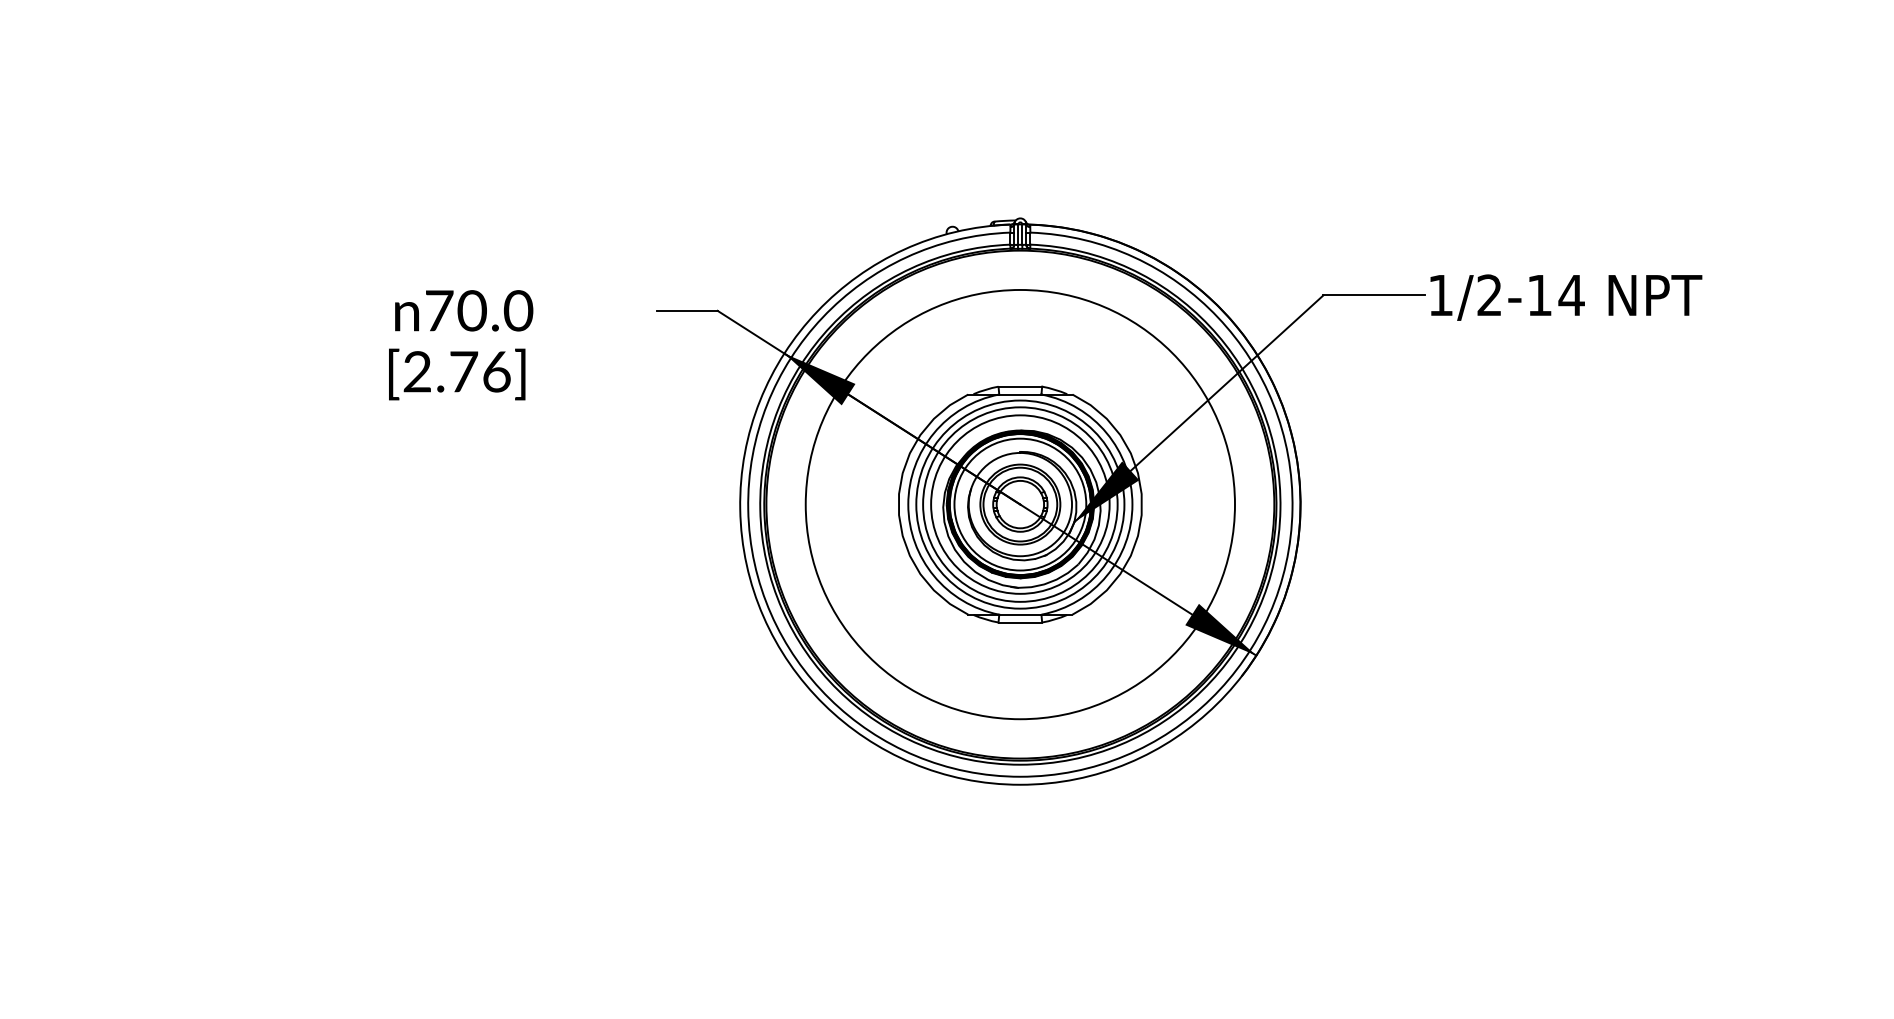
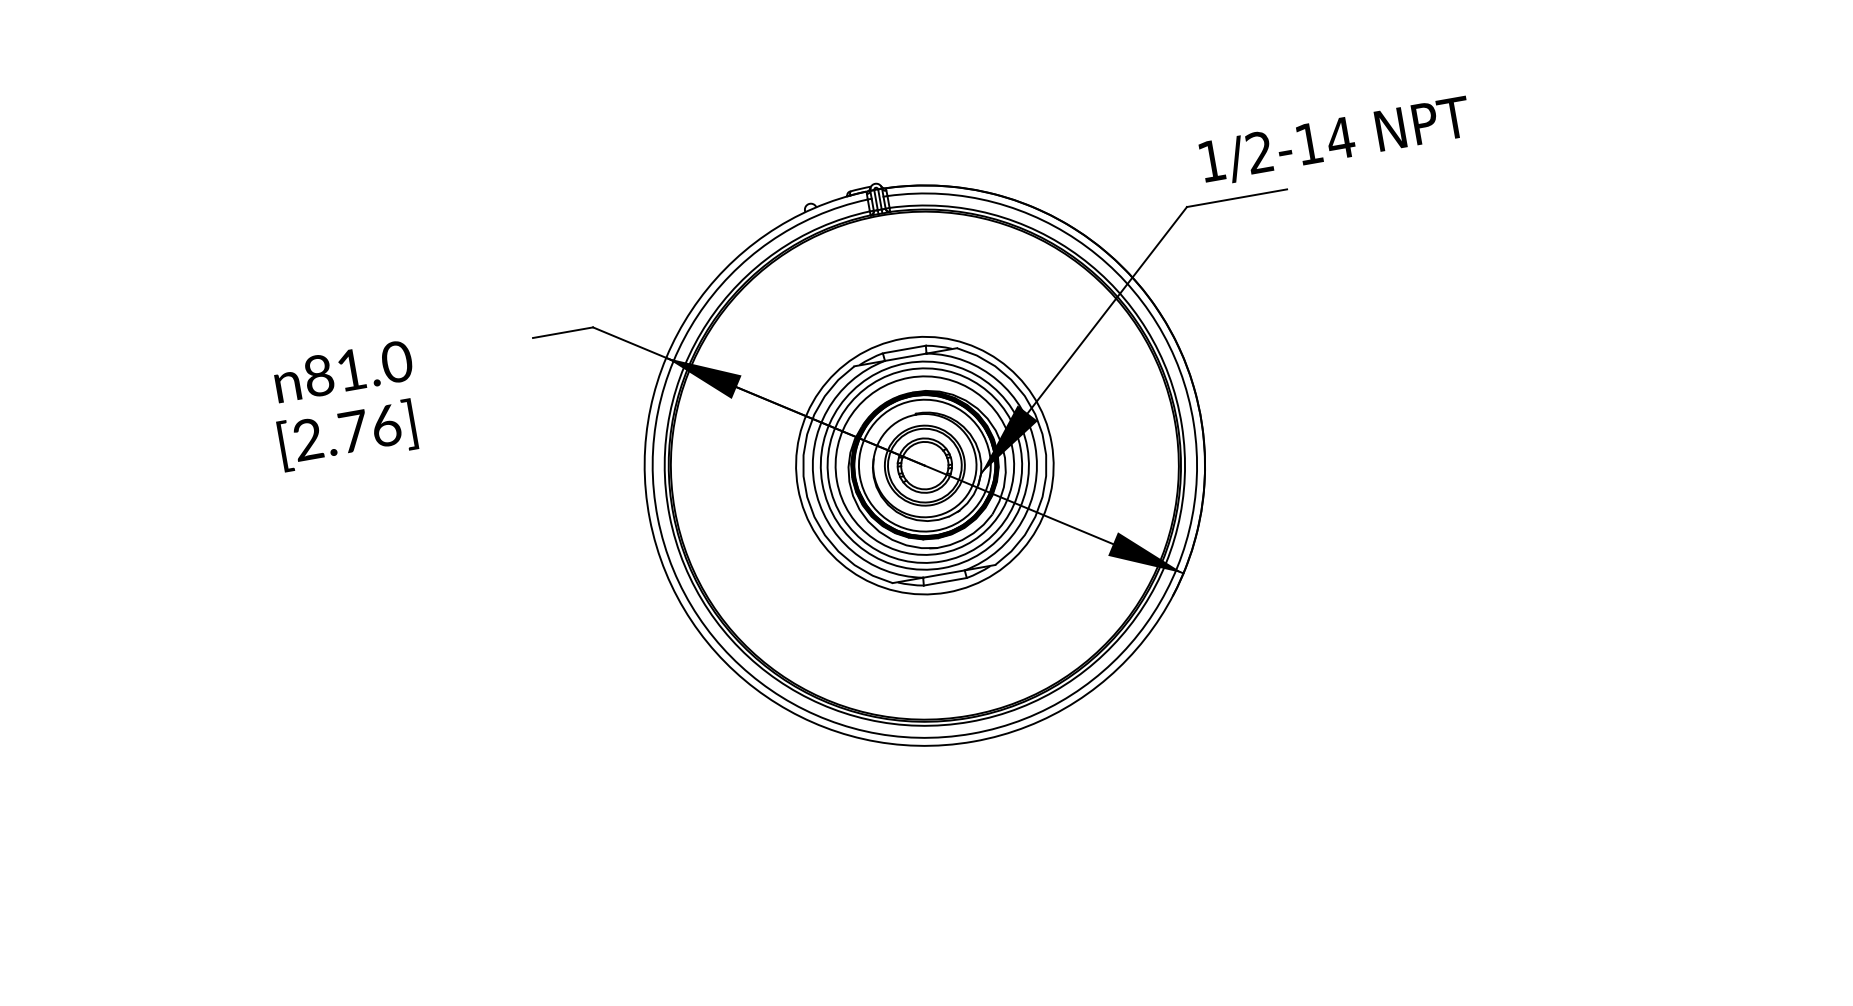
text: (1566, 297) -> (1335, 141), moved
text: (455, 310) -> (334, 372), 70.0 -> 81.0
circle: (1019, 504) -> (923, 465), size x0.6

